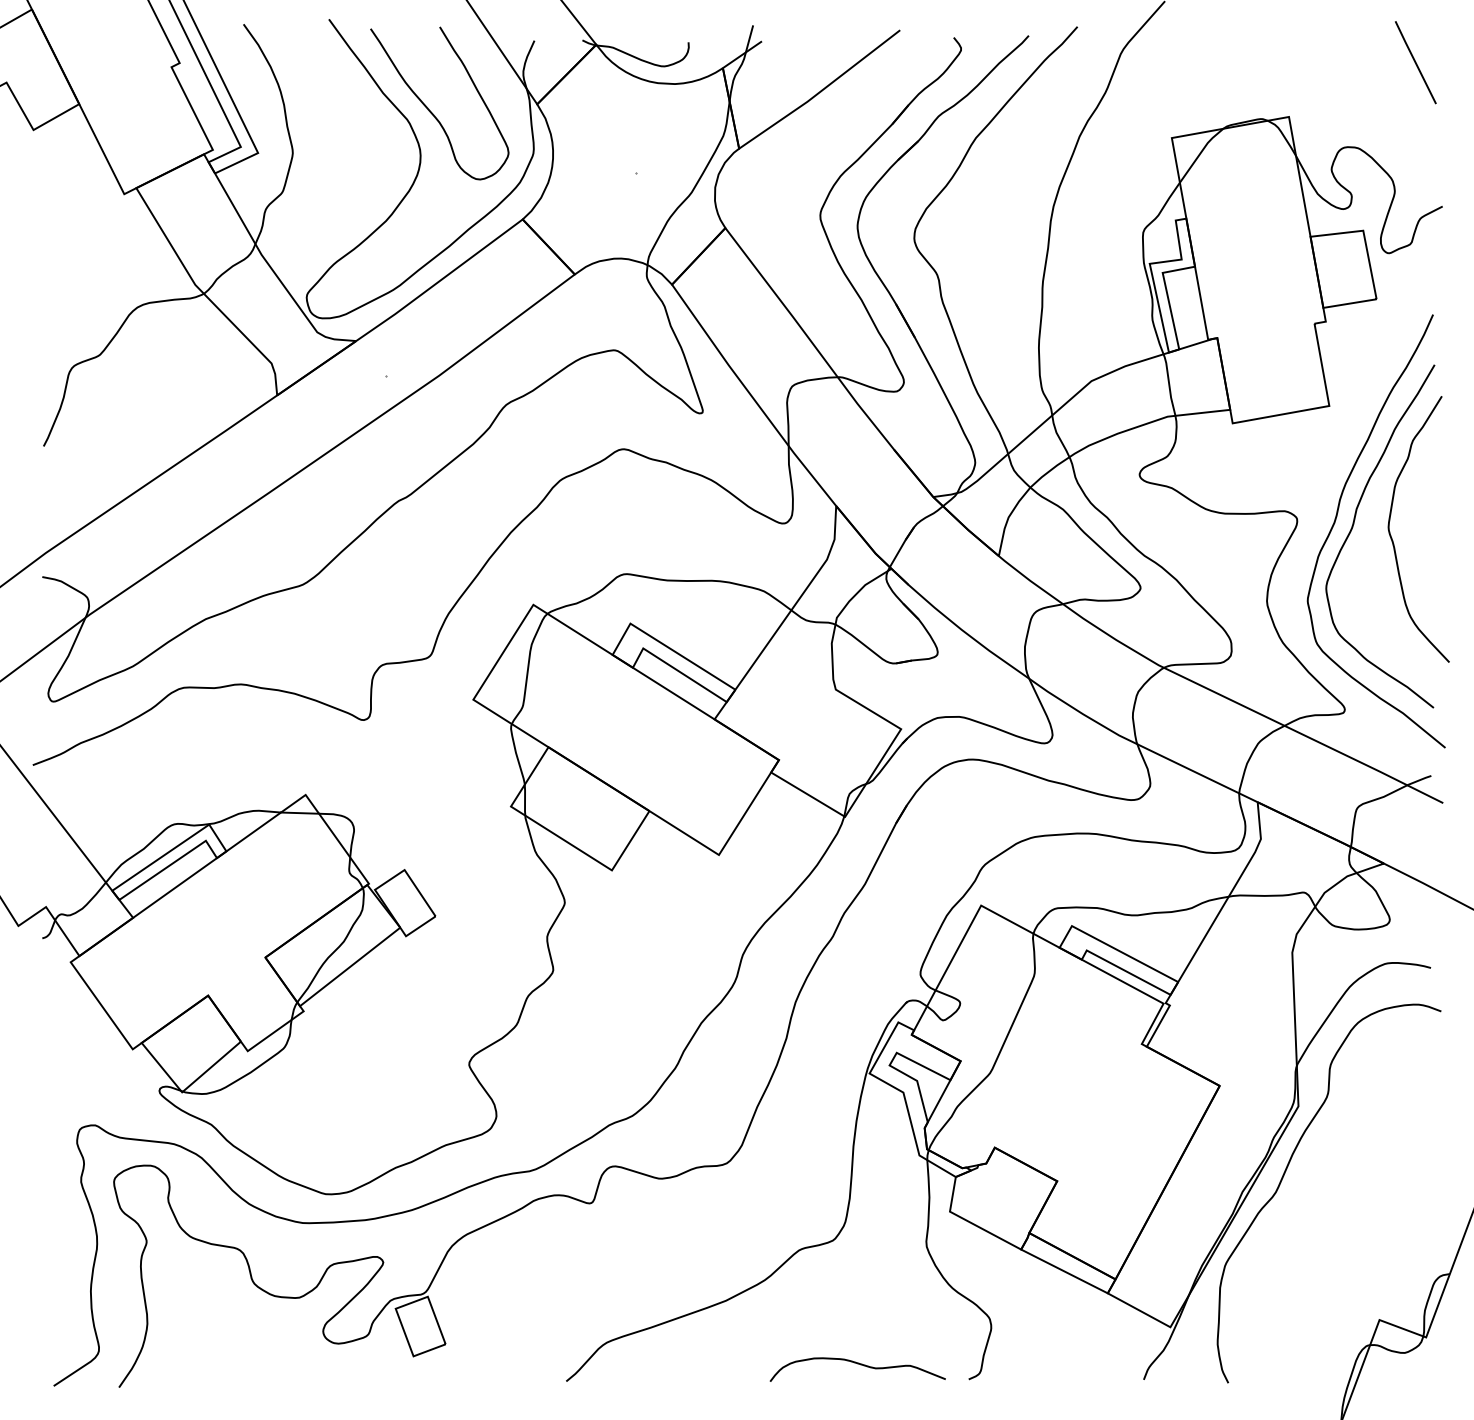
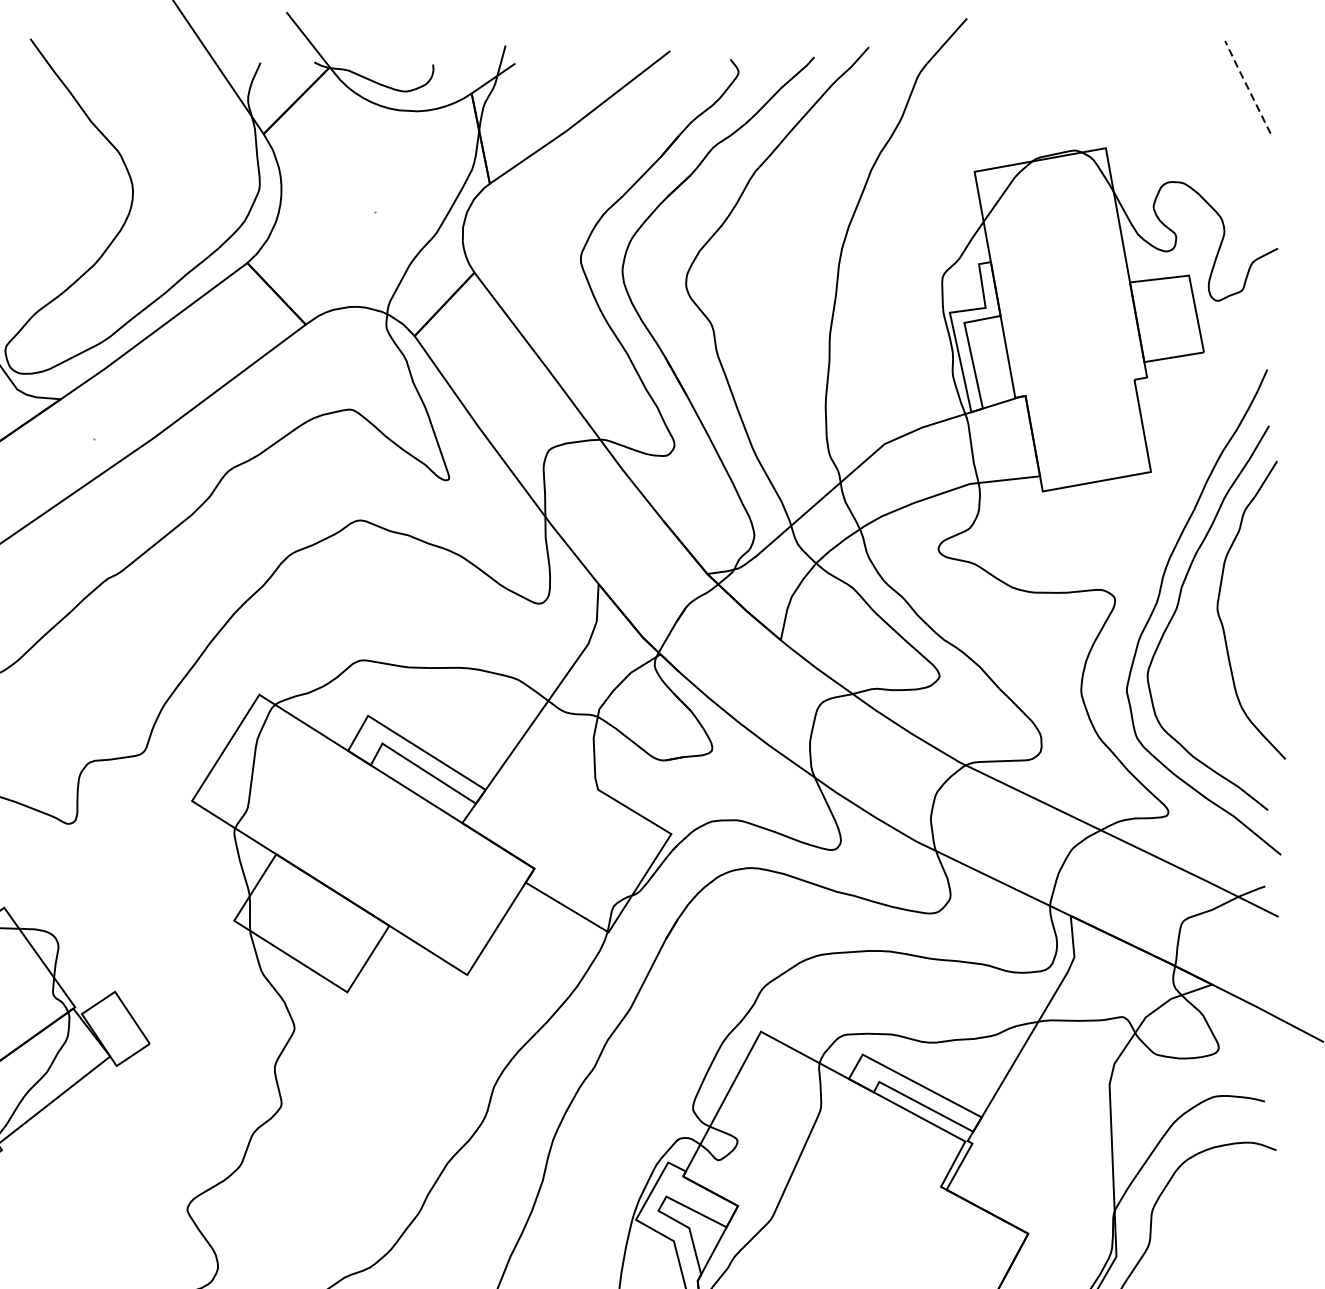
line: (1415, 62) -> (1247, 87), solid -> dashed
curve: (431, 111) -> (145, 142), removed

